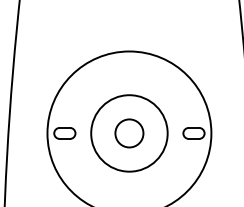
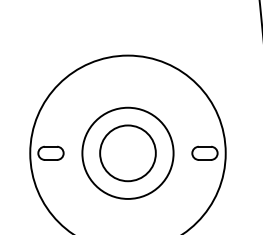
circle: (129, 133) -> (128, 153), size x1.67

